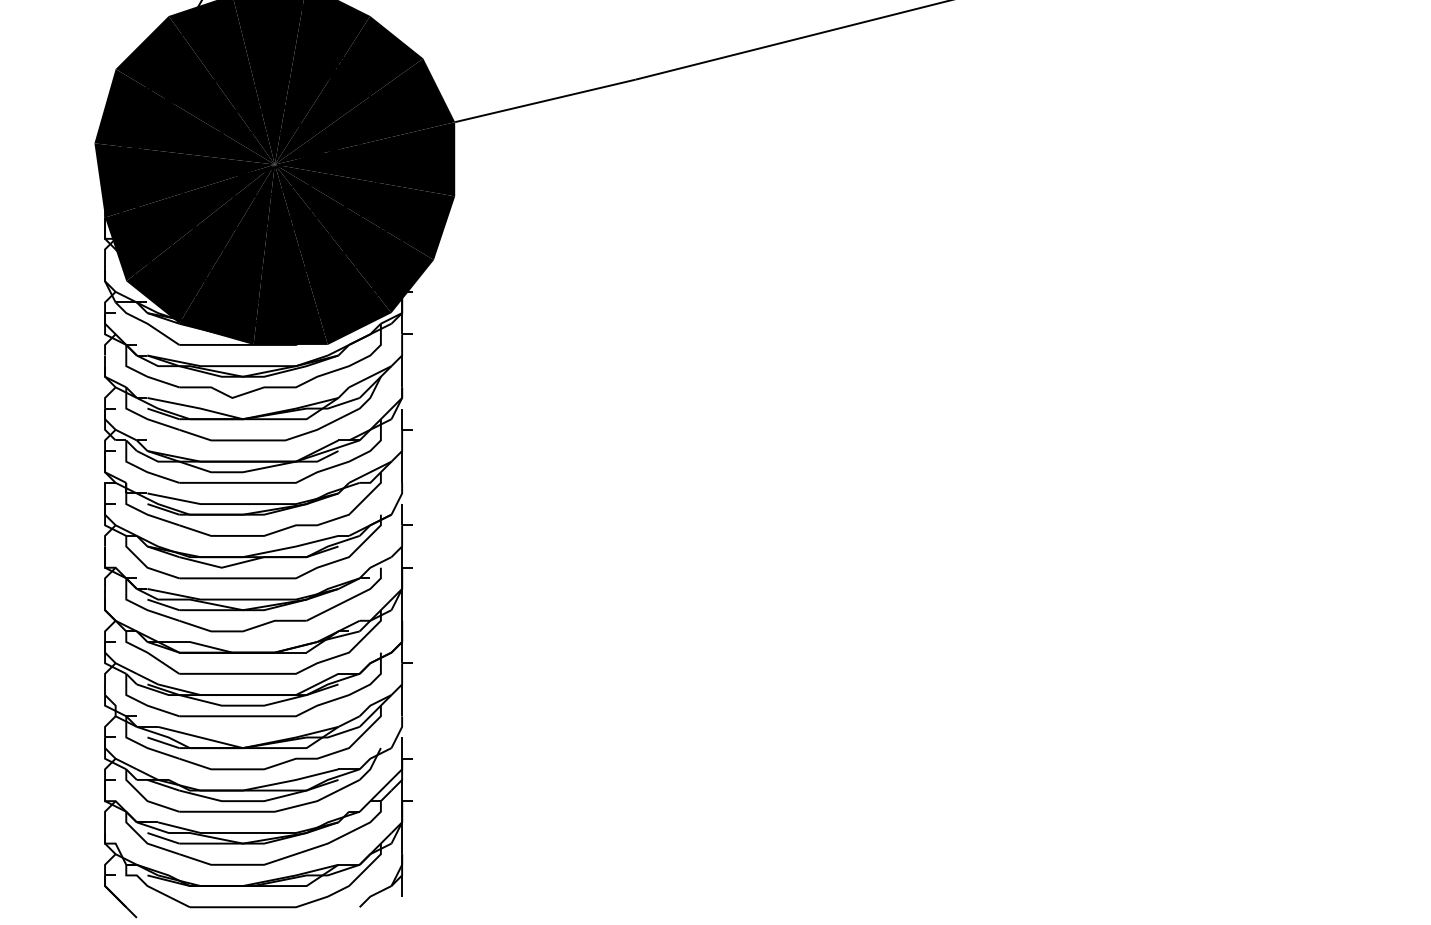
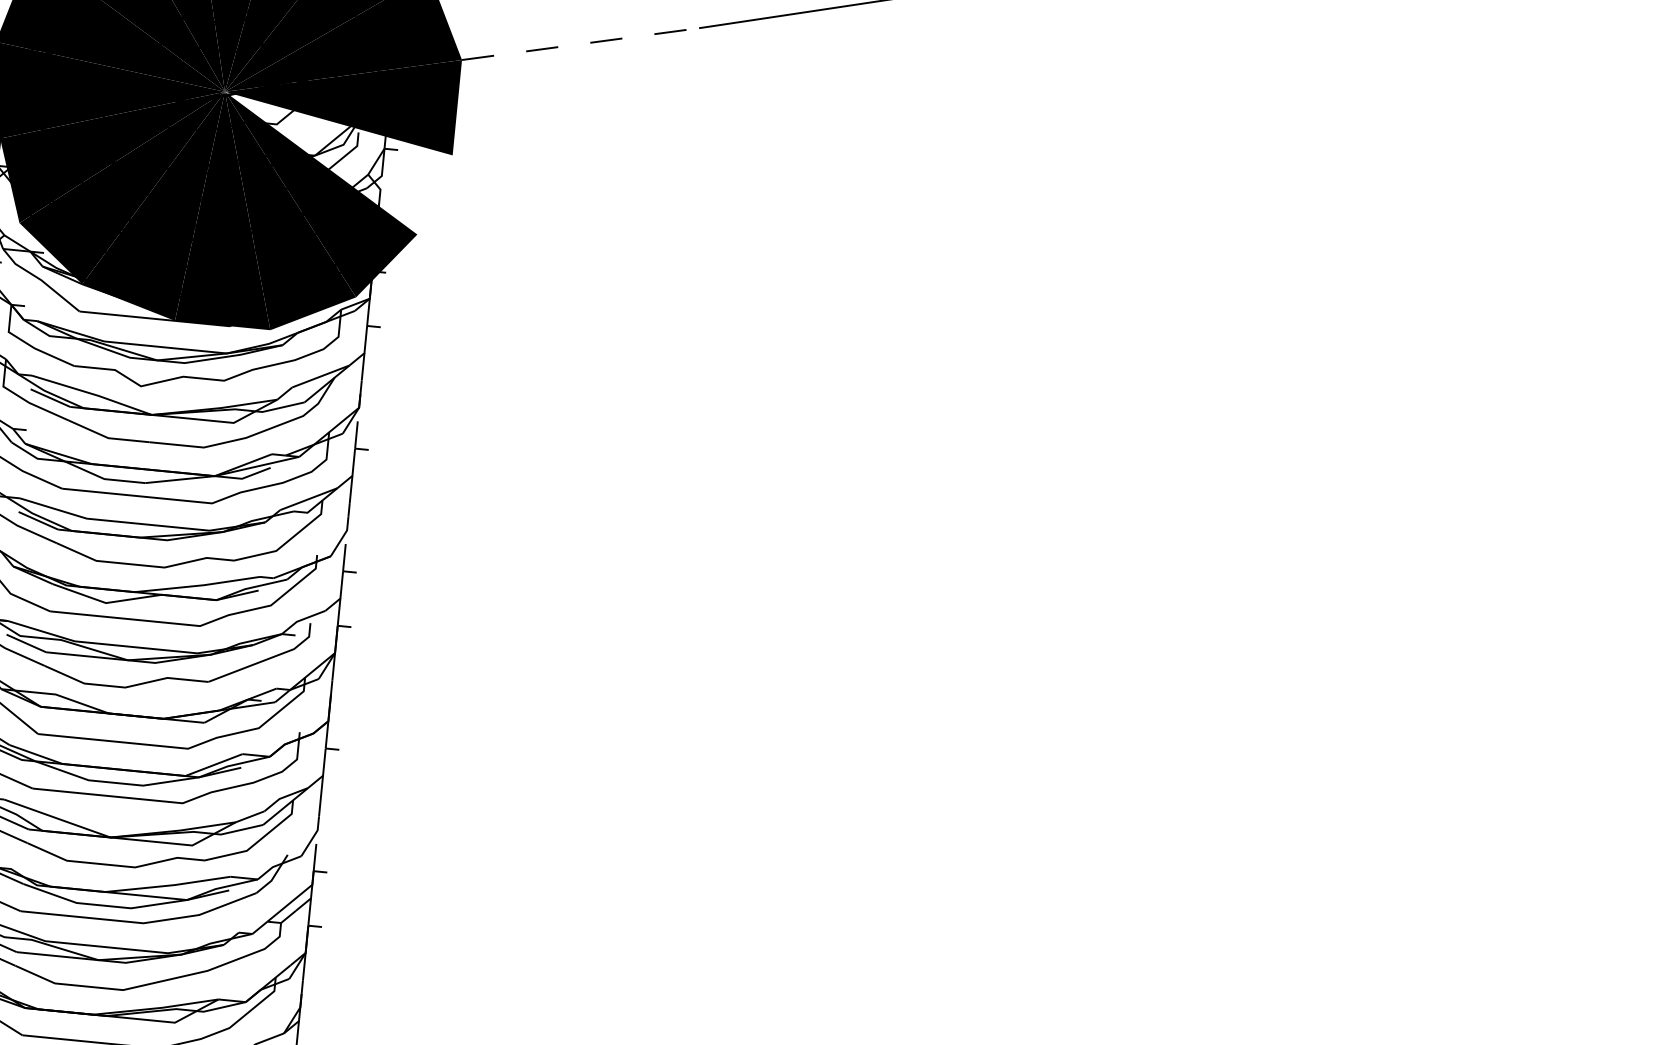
line: (545, 100) -> (580, 43), solid -> dashed
fill: (364, 212) -> (334, 164), removed

